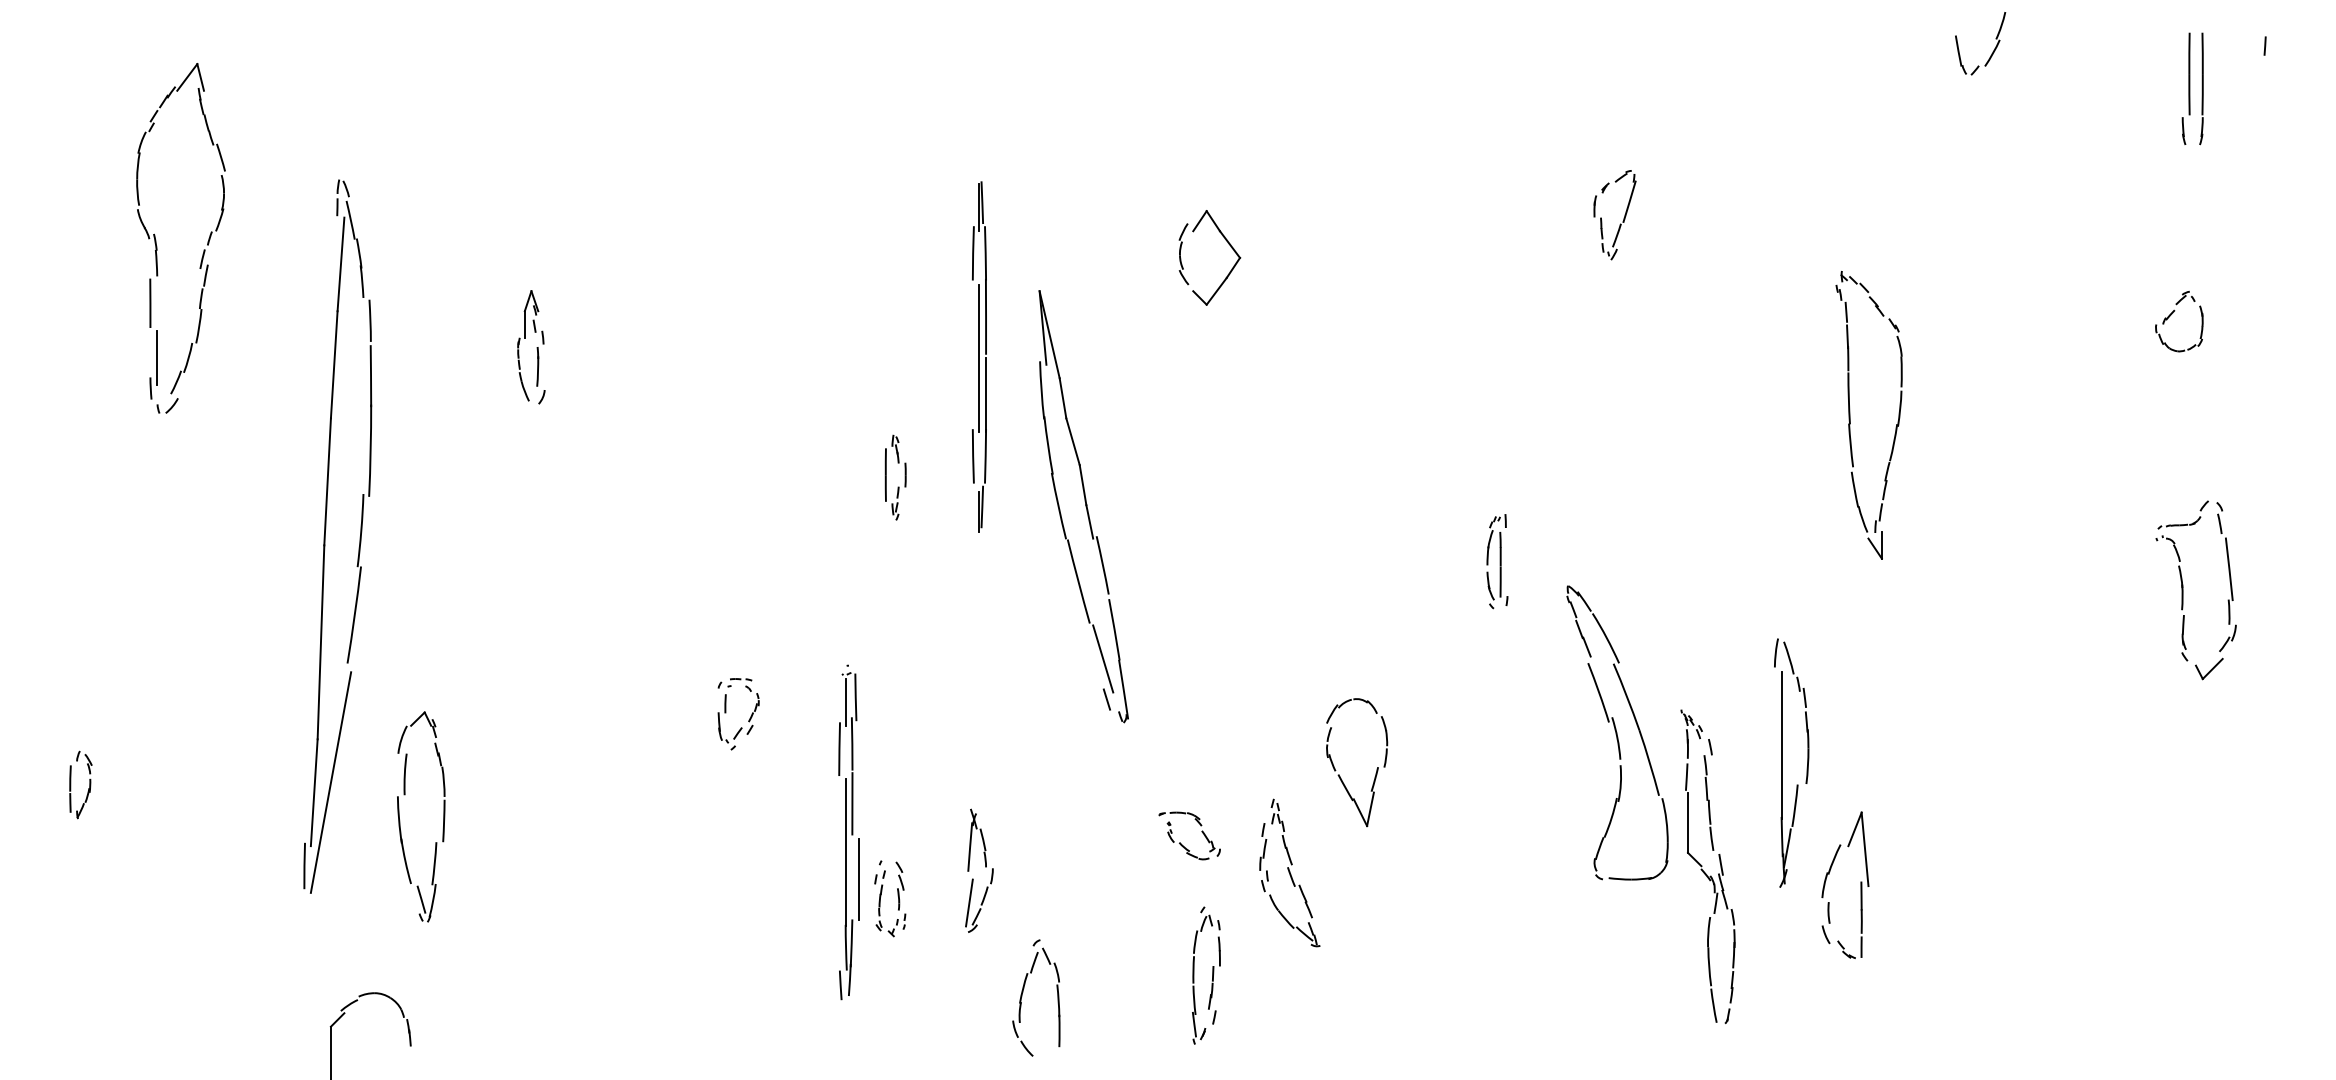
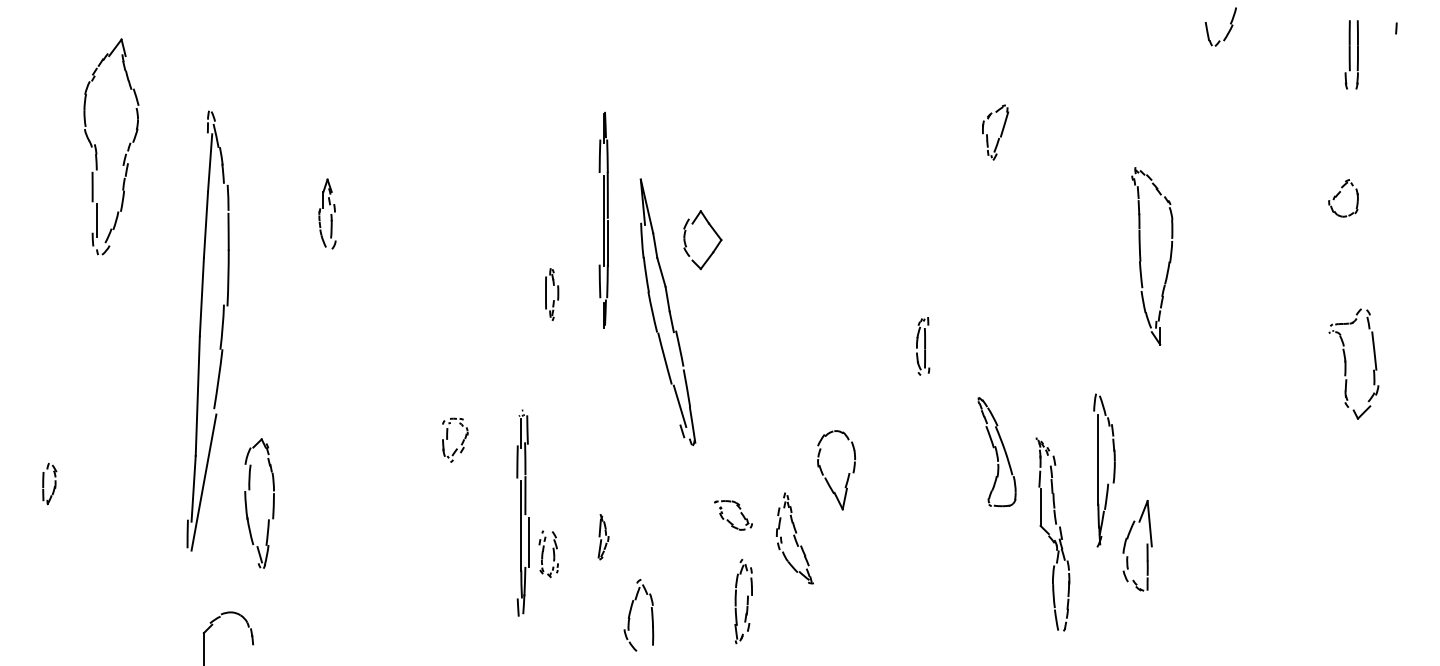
part: (1227, 243) -> (713, 231), moved
part: (1616, 732) -> (996, 451), size x0.6
part: (979, 870) -> (603, 536), size x0.6

